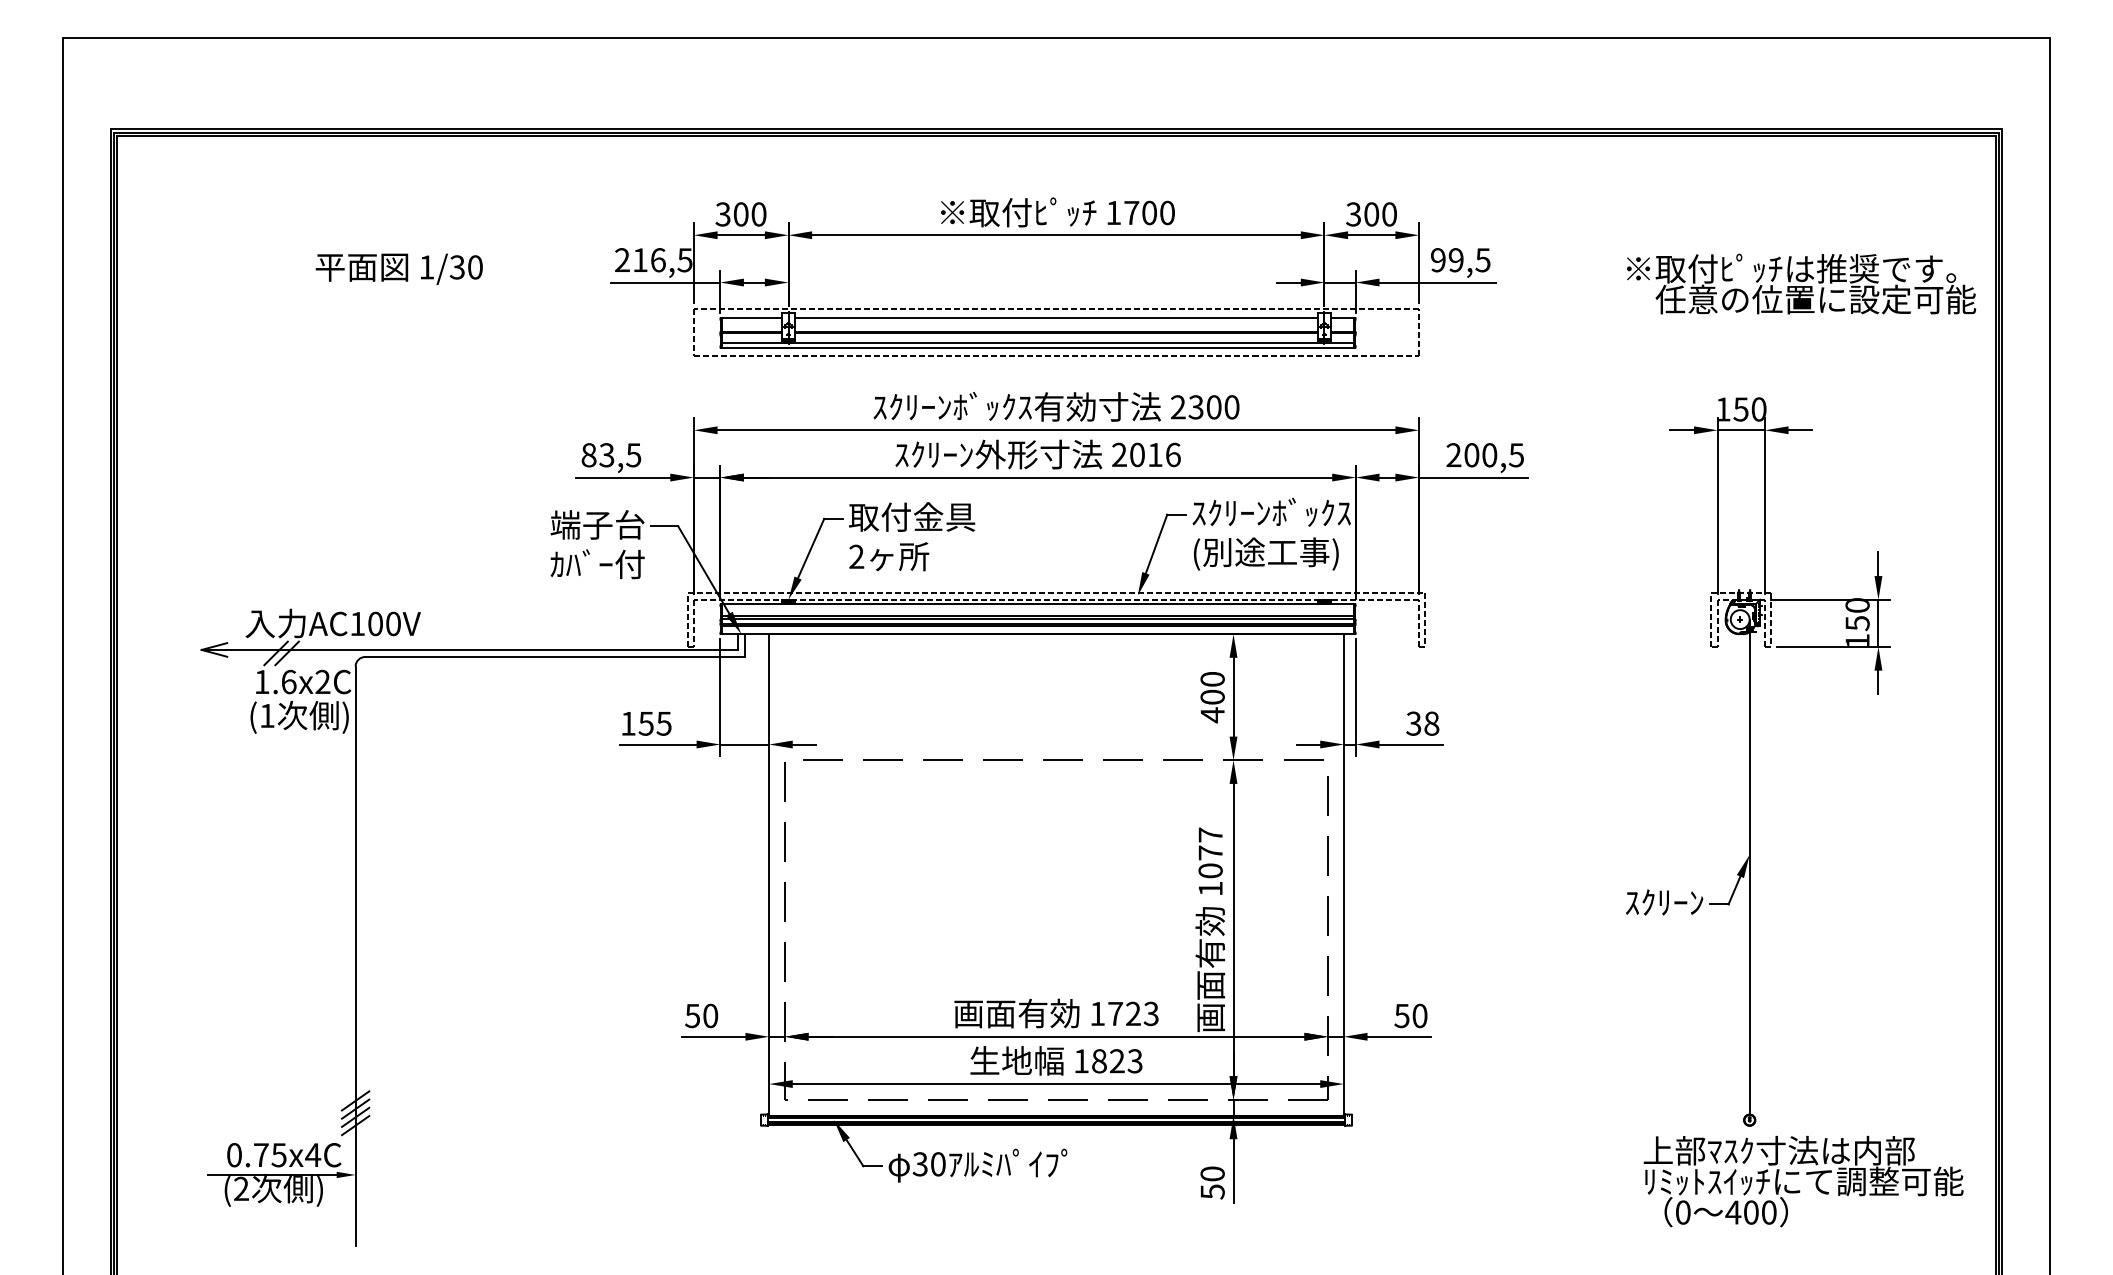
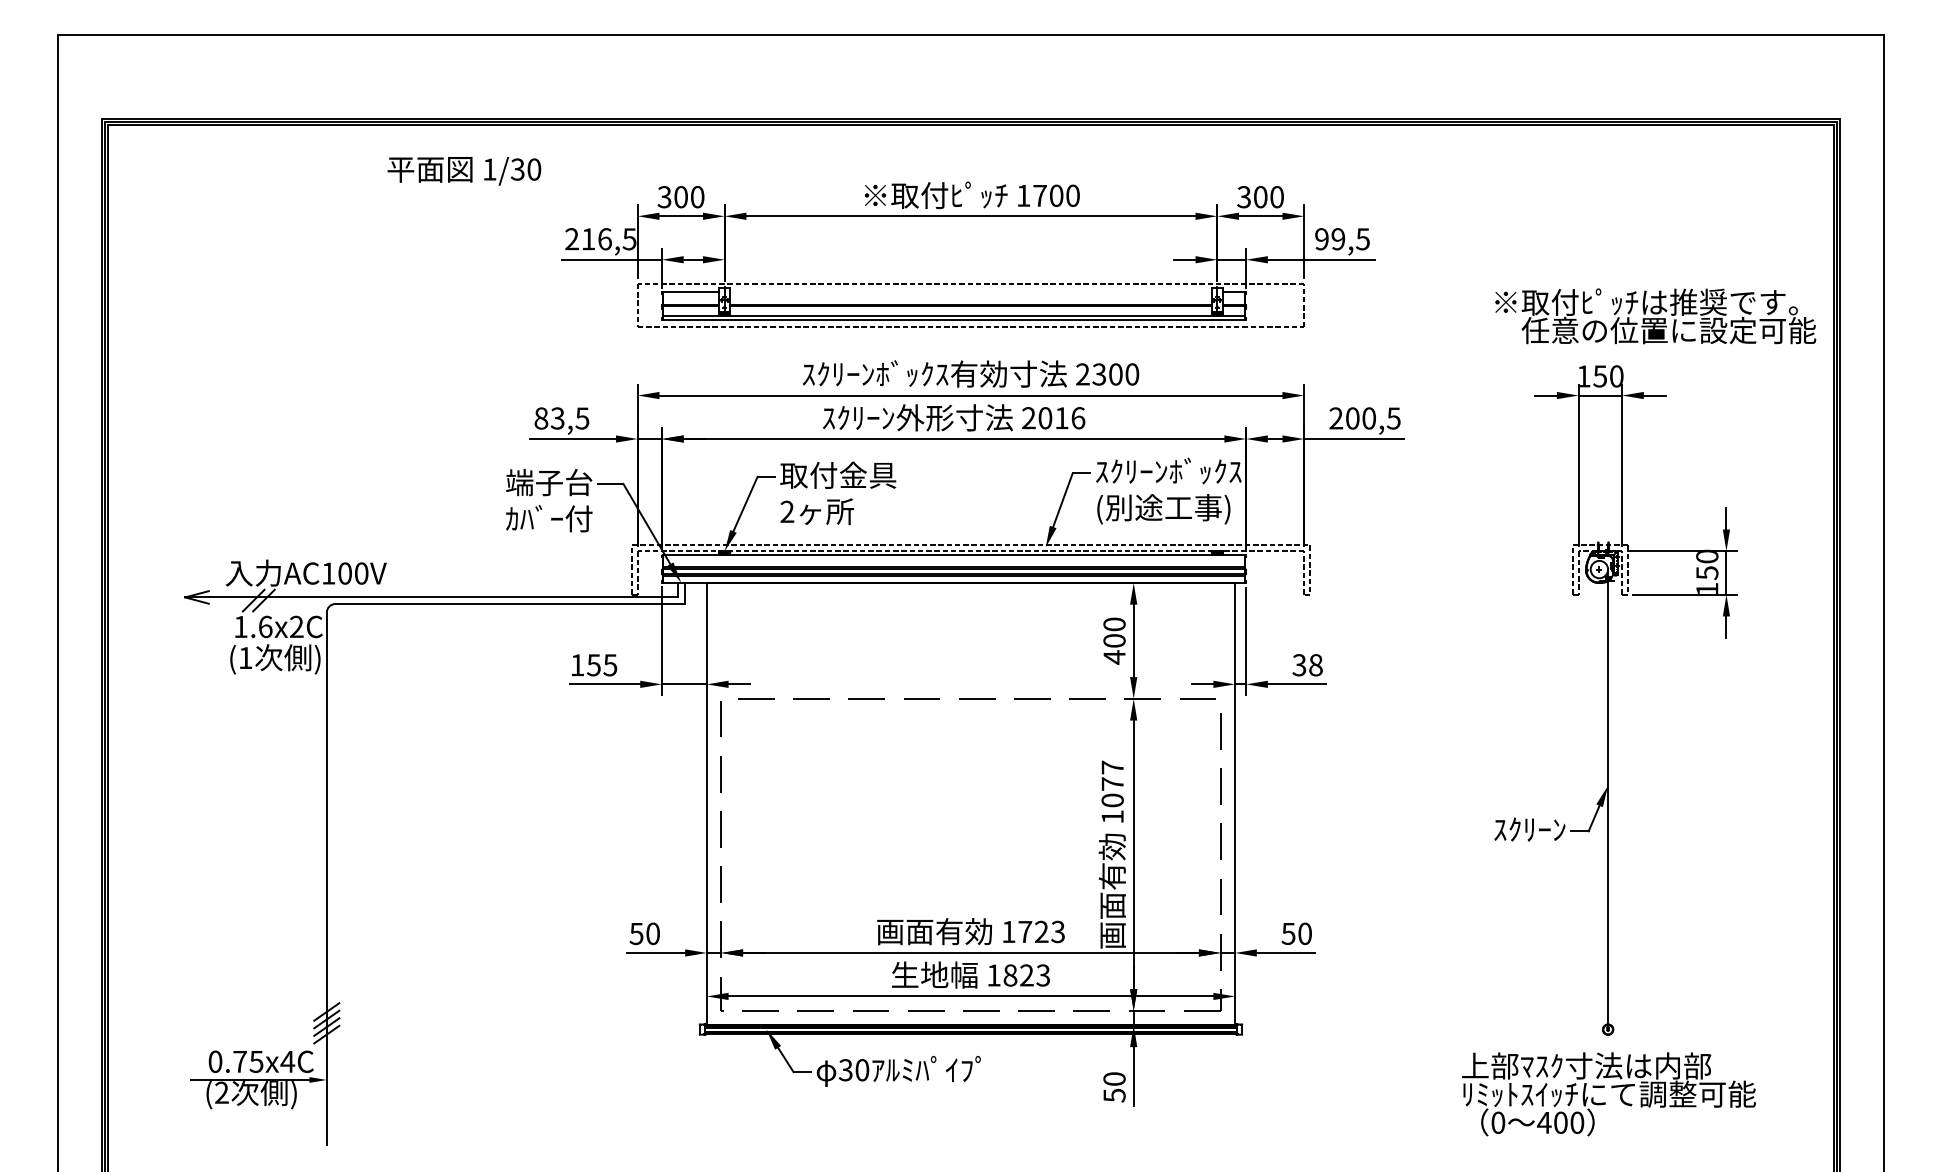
text: (398, 268) -> (463, 170), moved
text: (1801, 283) -> (1655, 315), moved
line: (1056, 317) -> (971, 291), removed
text: (1803, 1181) -> (1608, 1094), moved

